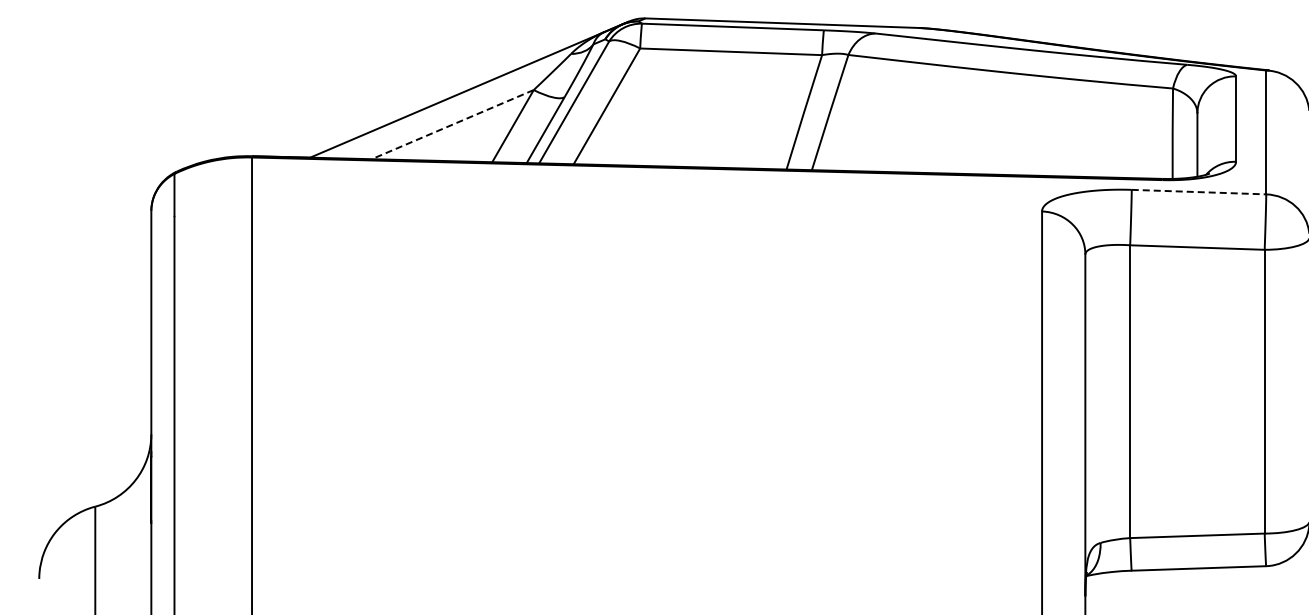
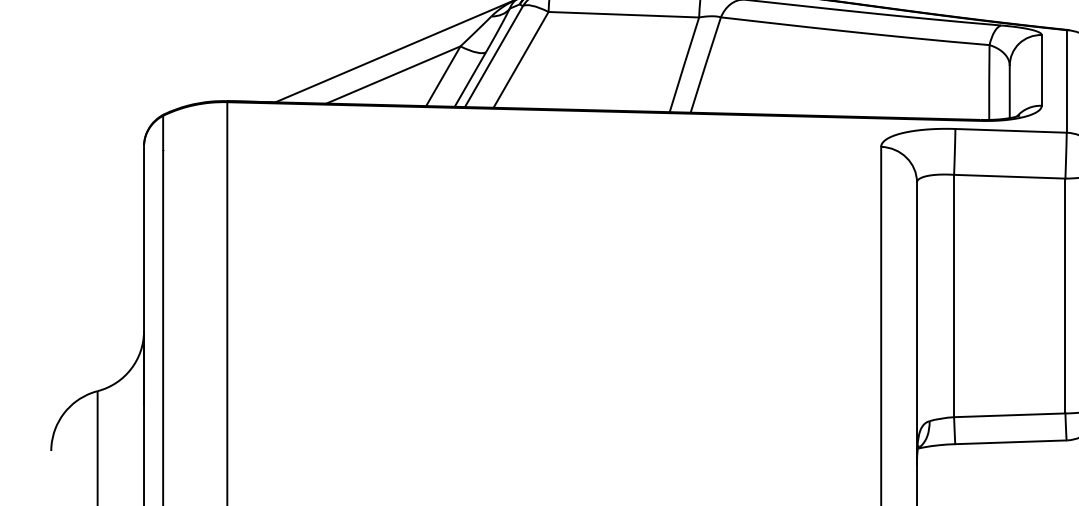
line: (452, 124) -> (393, 74), dashed -> solid
line: (1199, 192) -> (1011, 131), dashed -> solid

